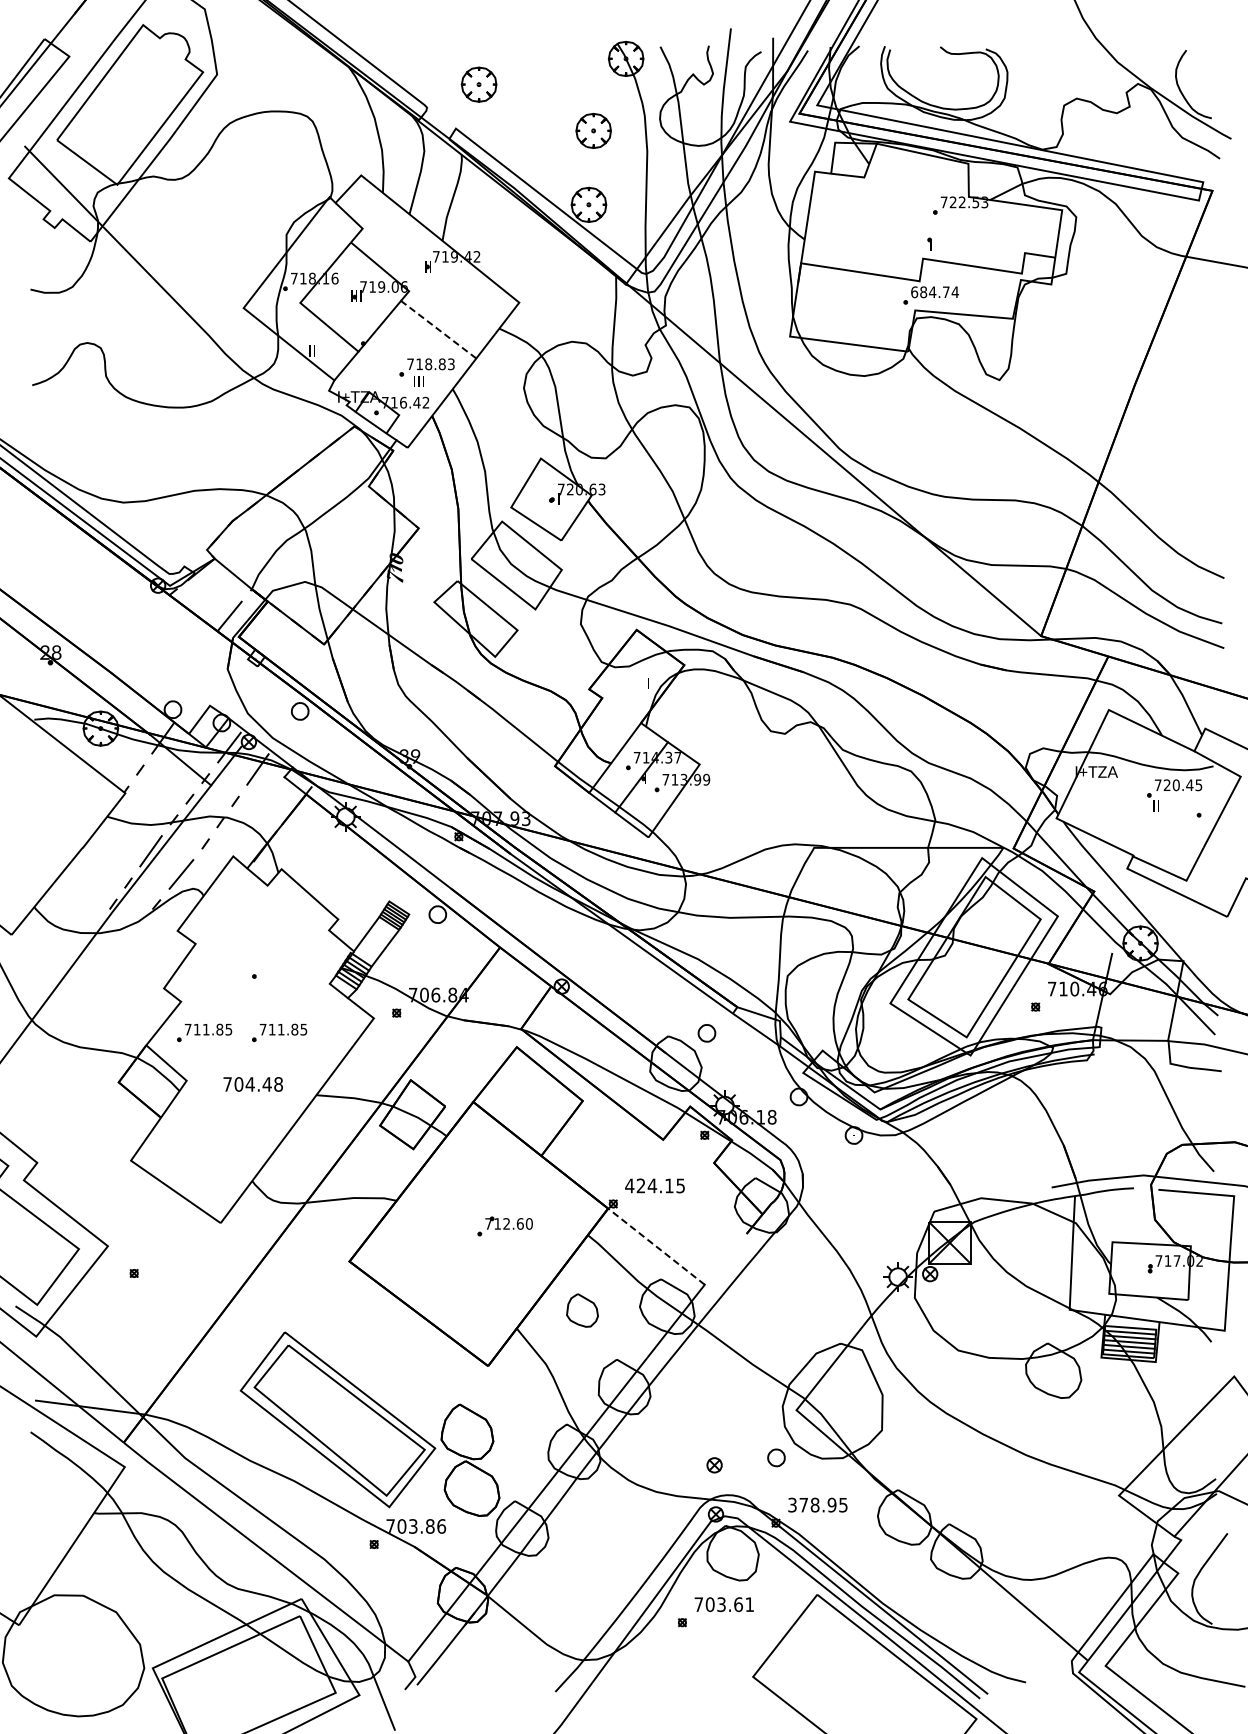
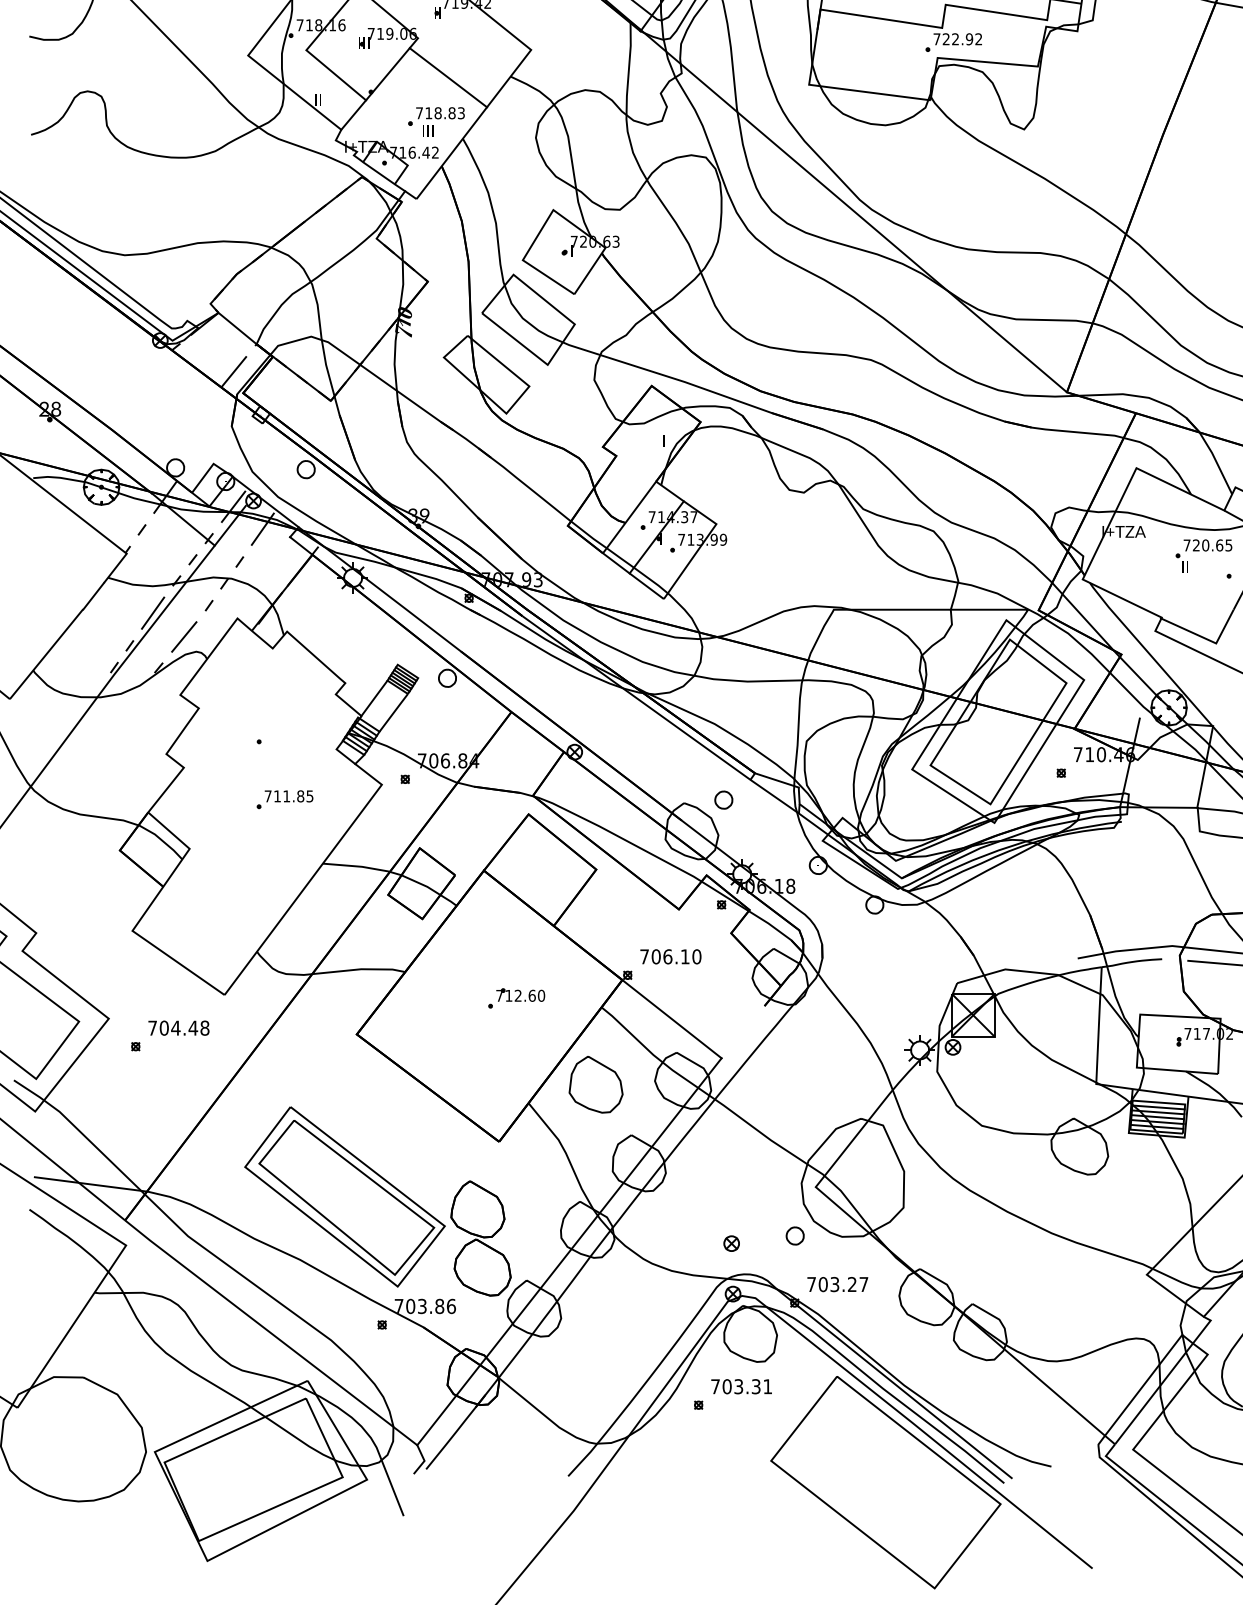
text: (935, 292) -> (958, 39), 684.74 -> 722.92
line: (438, 329) -> (448, 77), dashed -> solid
text: (1189, 785) -> (1219, 545), 720.45 -> 720.65
part: (204, 1032) -> (207, 799), removed
text: (252, 1084) -> (178, 1028), moved
text: (655, 1185) -> (670, 956), 424.15 -> 706.10
line: (656, 1246) -> (672, 1019), dashed -> solid
part: (582, 1310) -> (596, 1084), size x1.67
text: (817, 1504) -> (837, 1283), 378.95 -> 703.27
text: (738, 1604) -> (756, 1386), 703.61 -> 703.31

